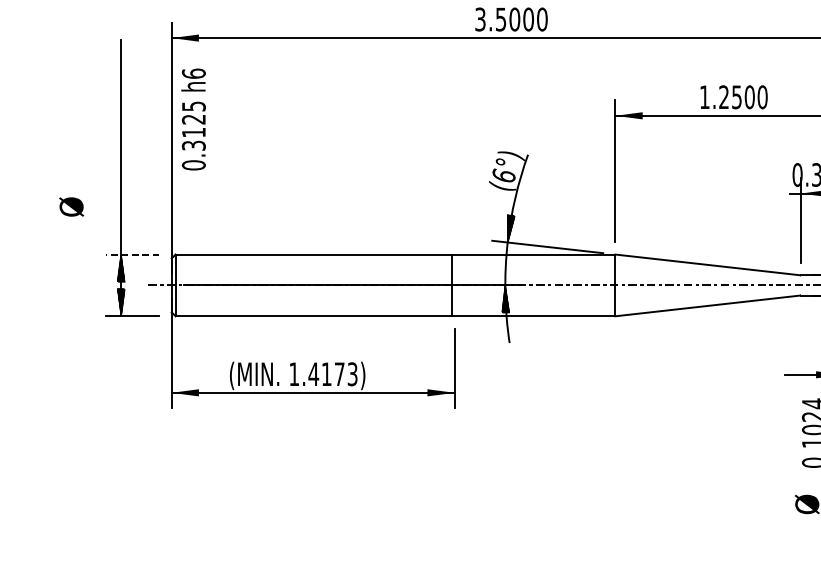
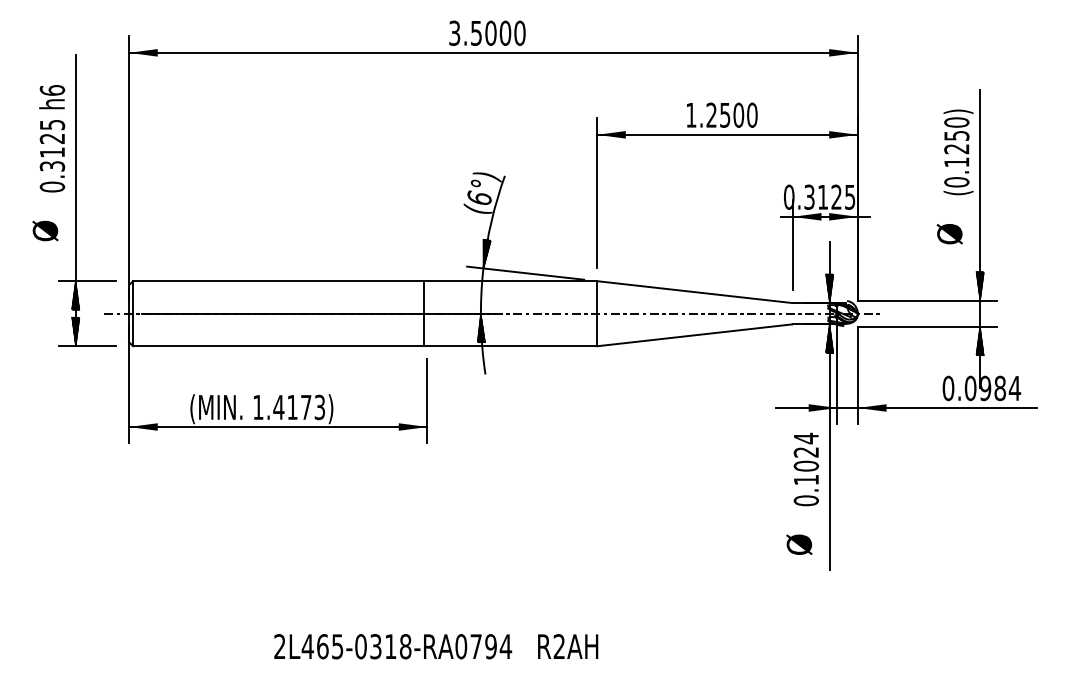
text: (193, 119) -> (52, 138), moved
text: (71, 206) -> (45, 230), moved
line: (132, 254) -> (87, 281), dashed -> solid

